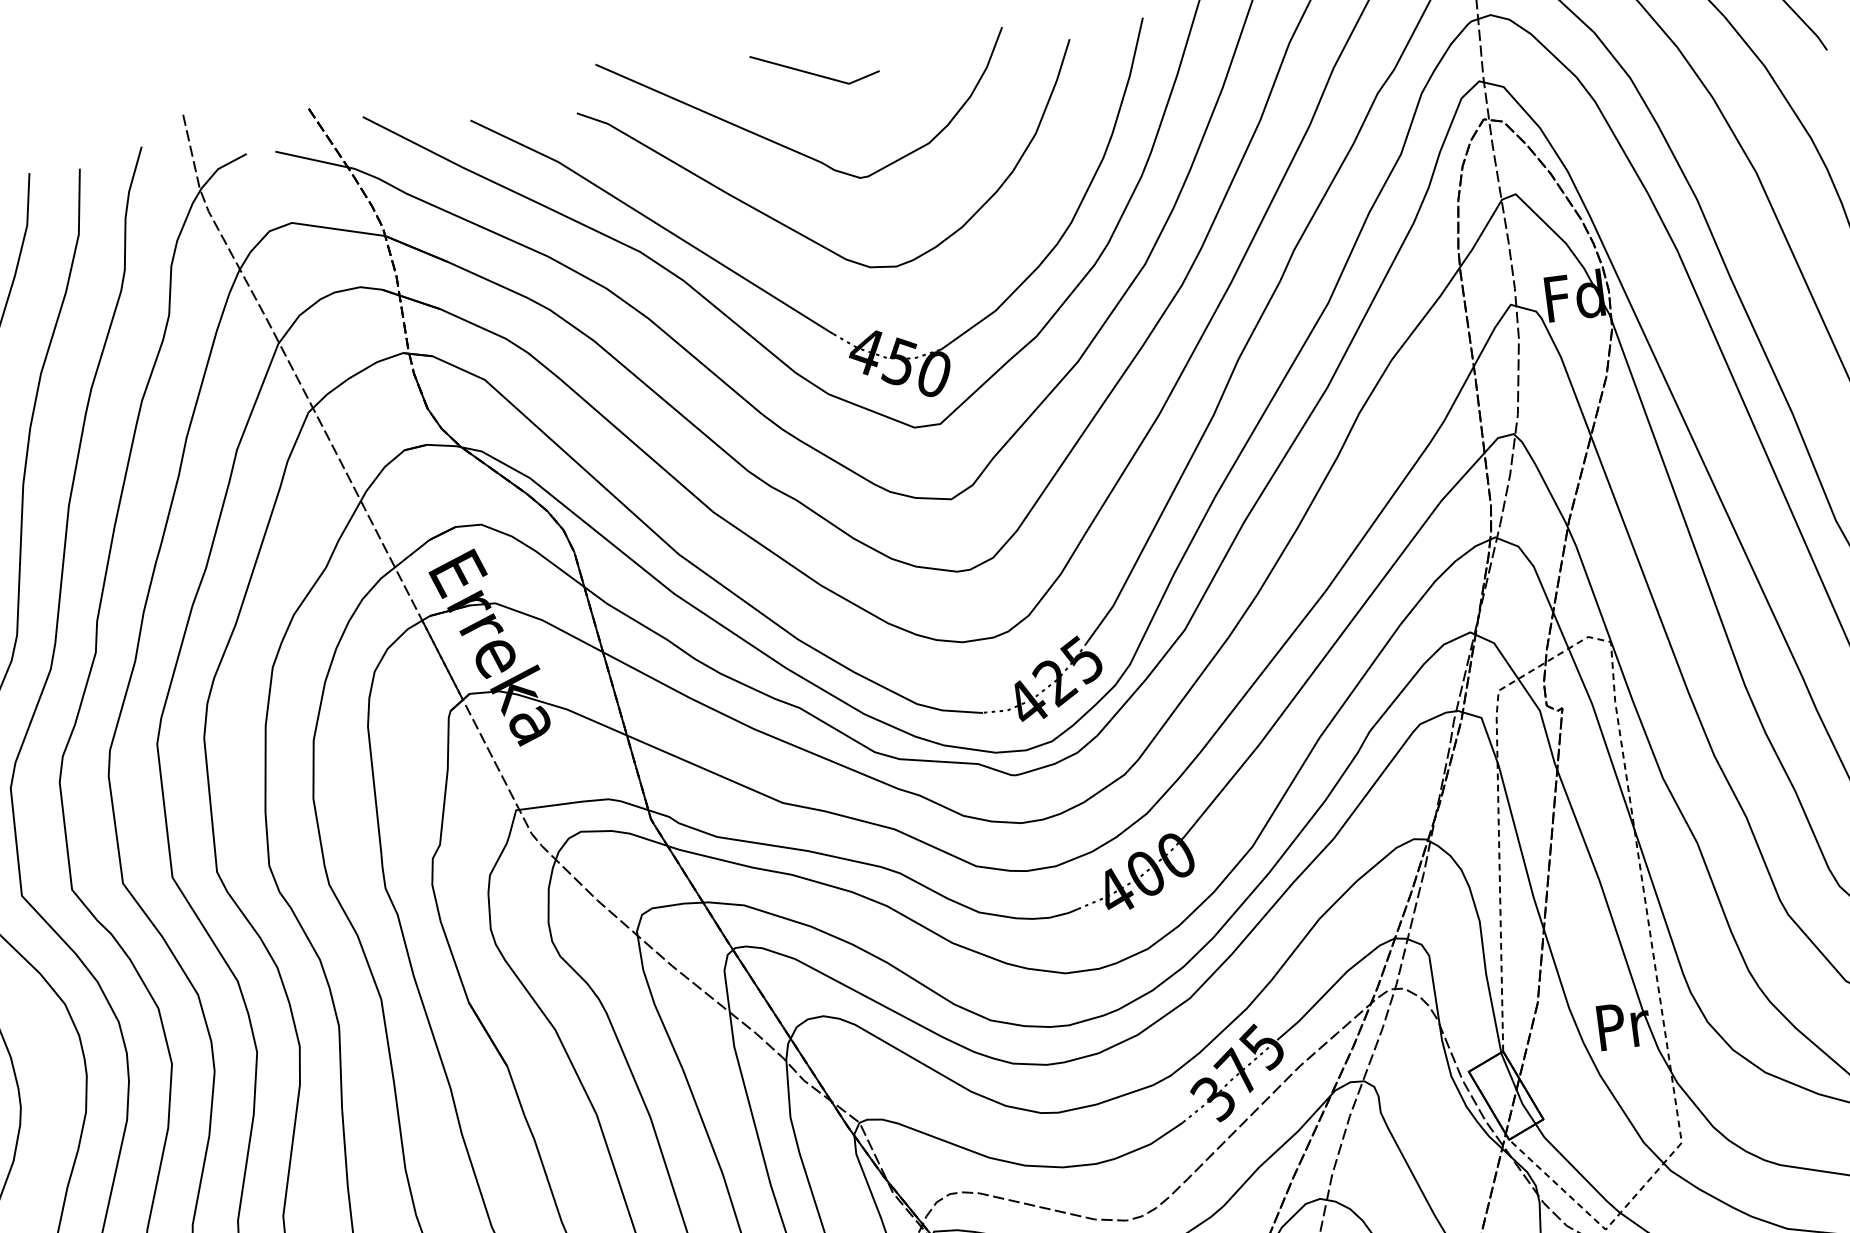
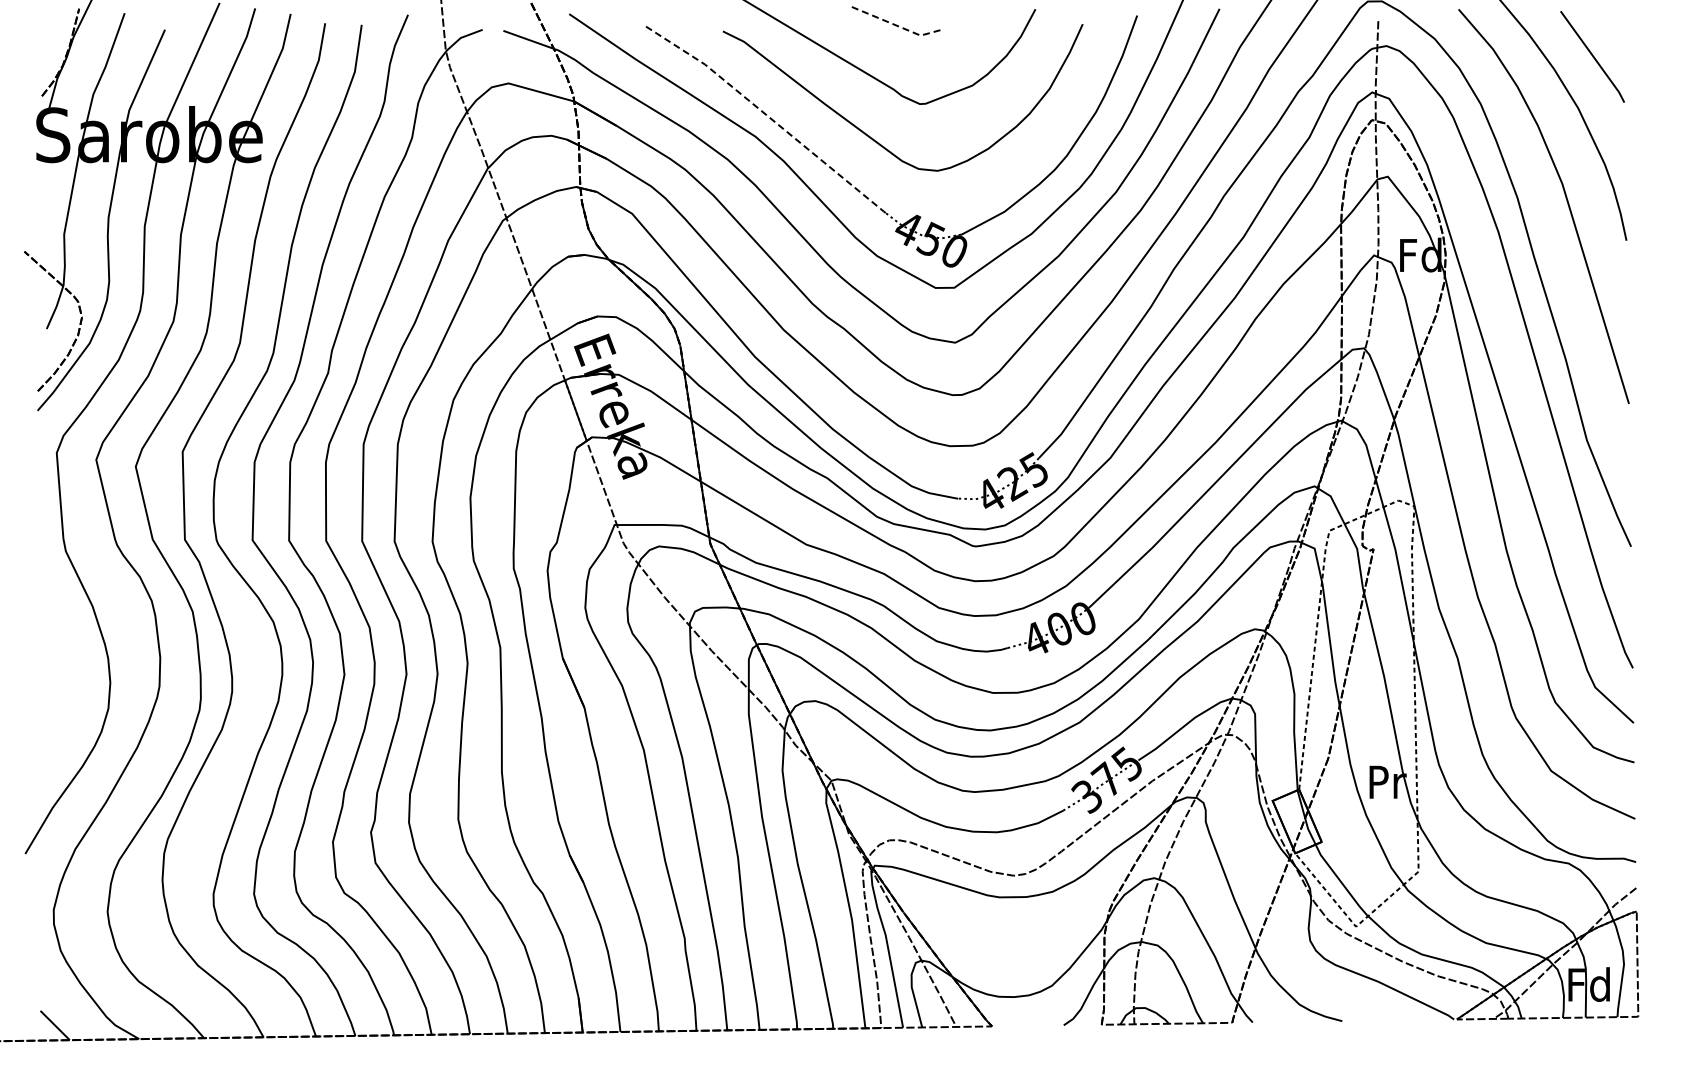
line: (815, 75) -> (897, 26), solid -> dashed
line: (656, 223) -> (769, 117), solid -> dashed

